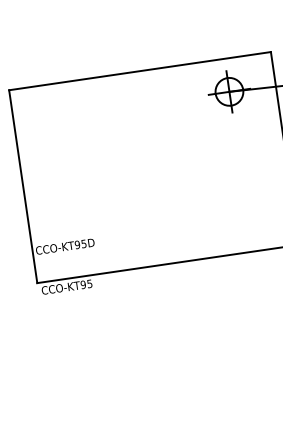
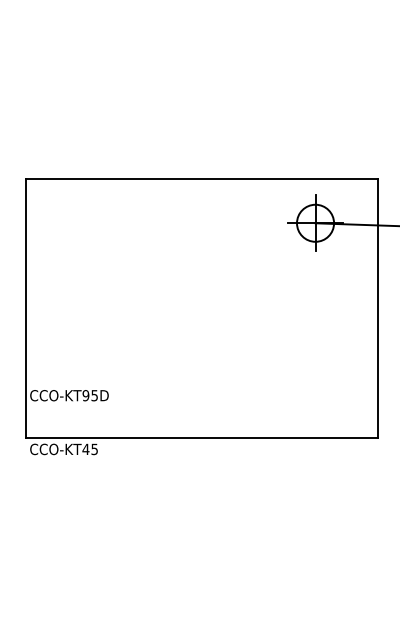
text: (83, 284) -> (85, 449), CCO-KT95 -> CCO-KT45

